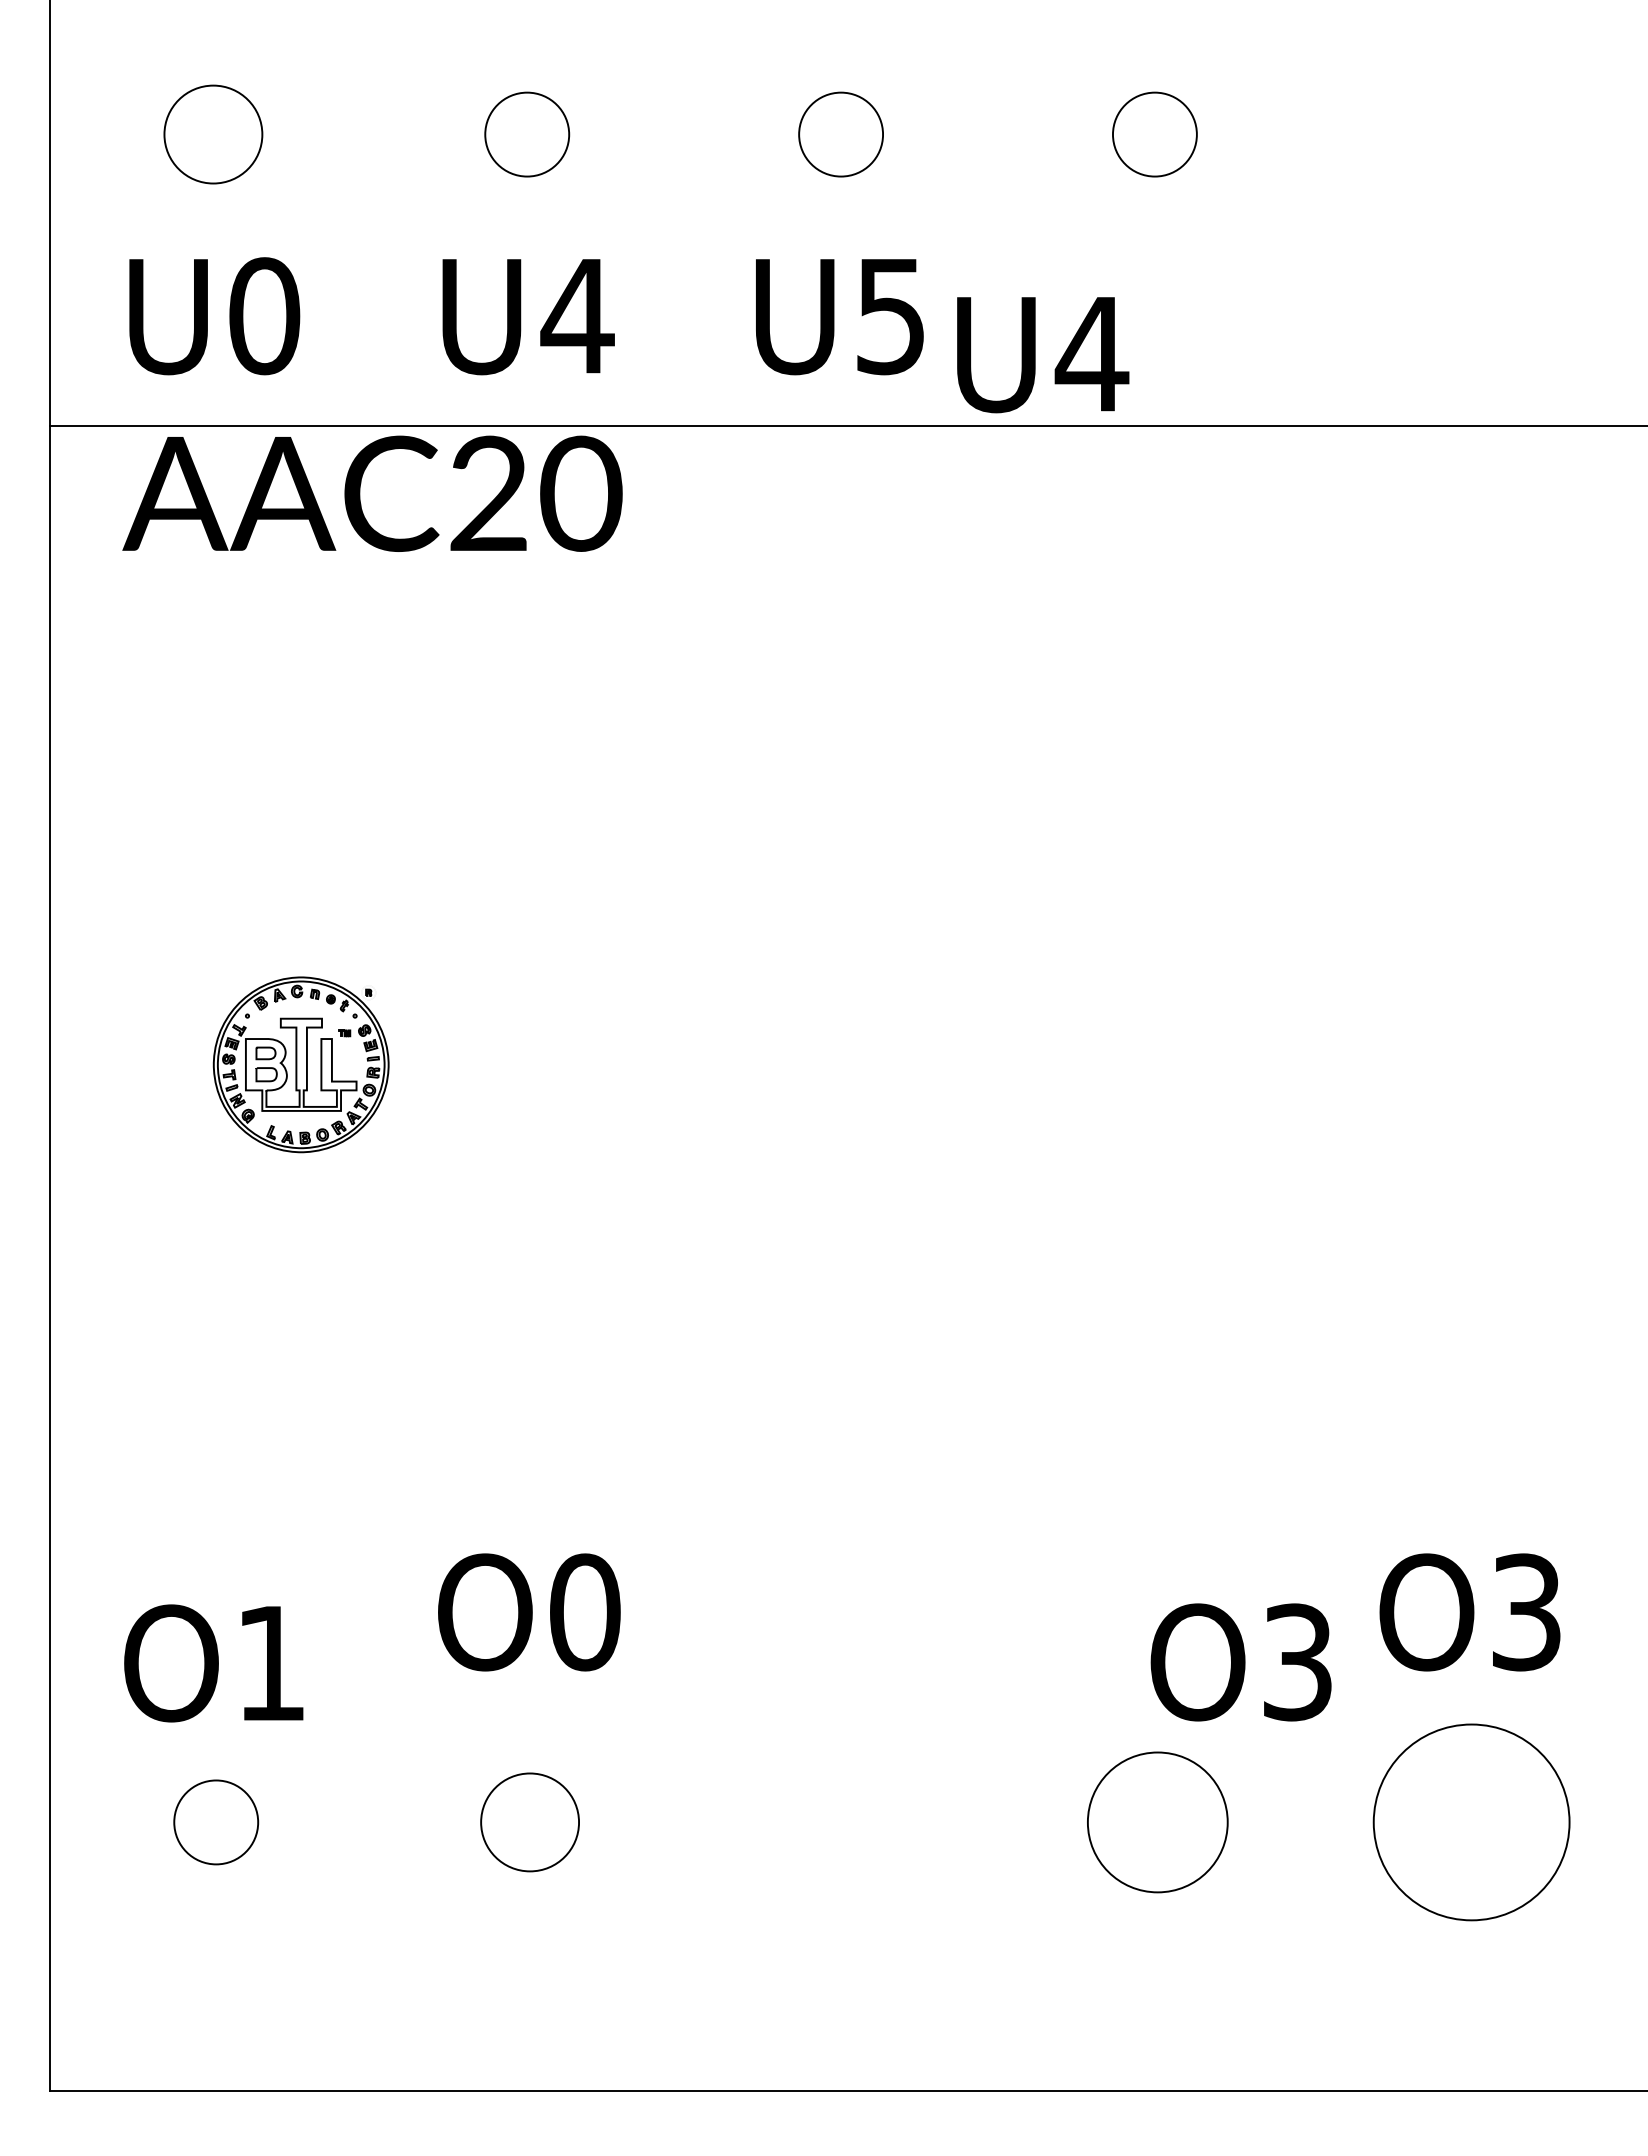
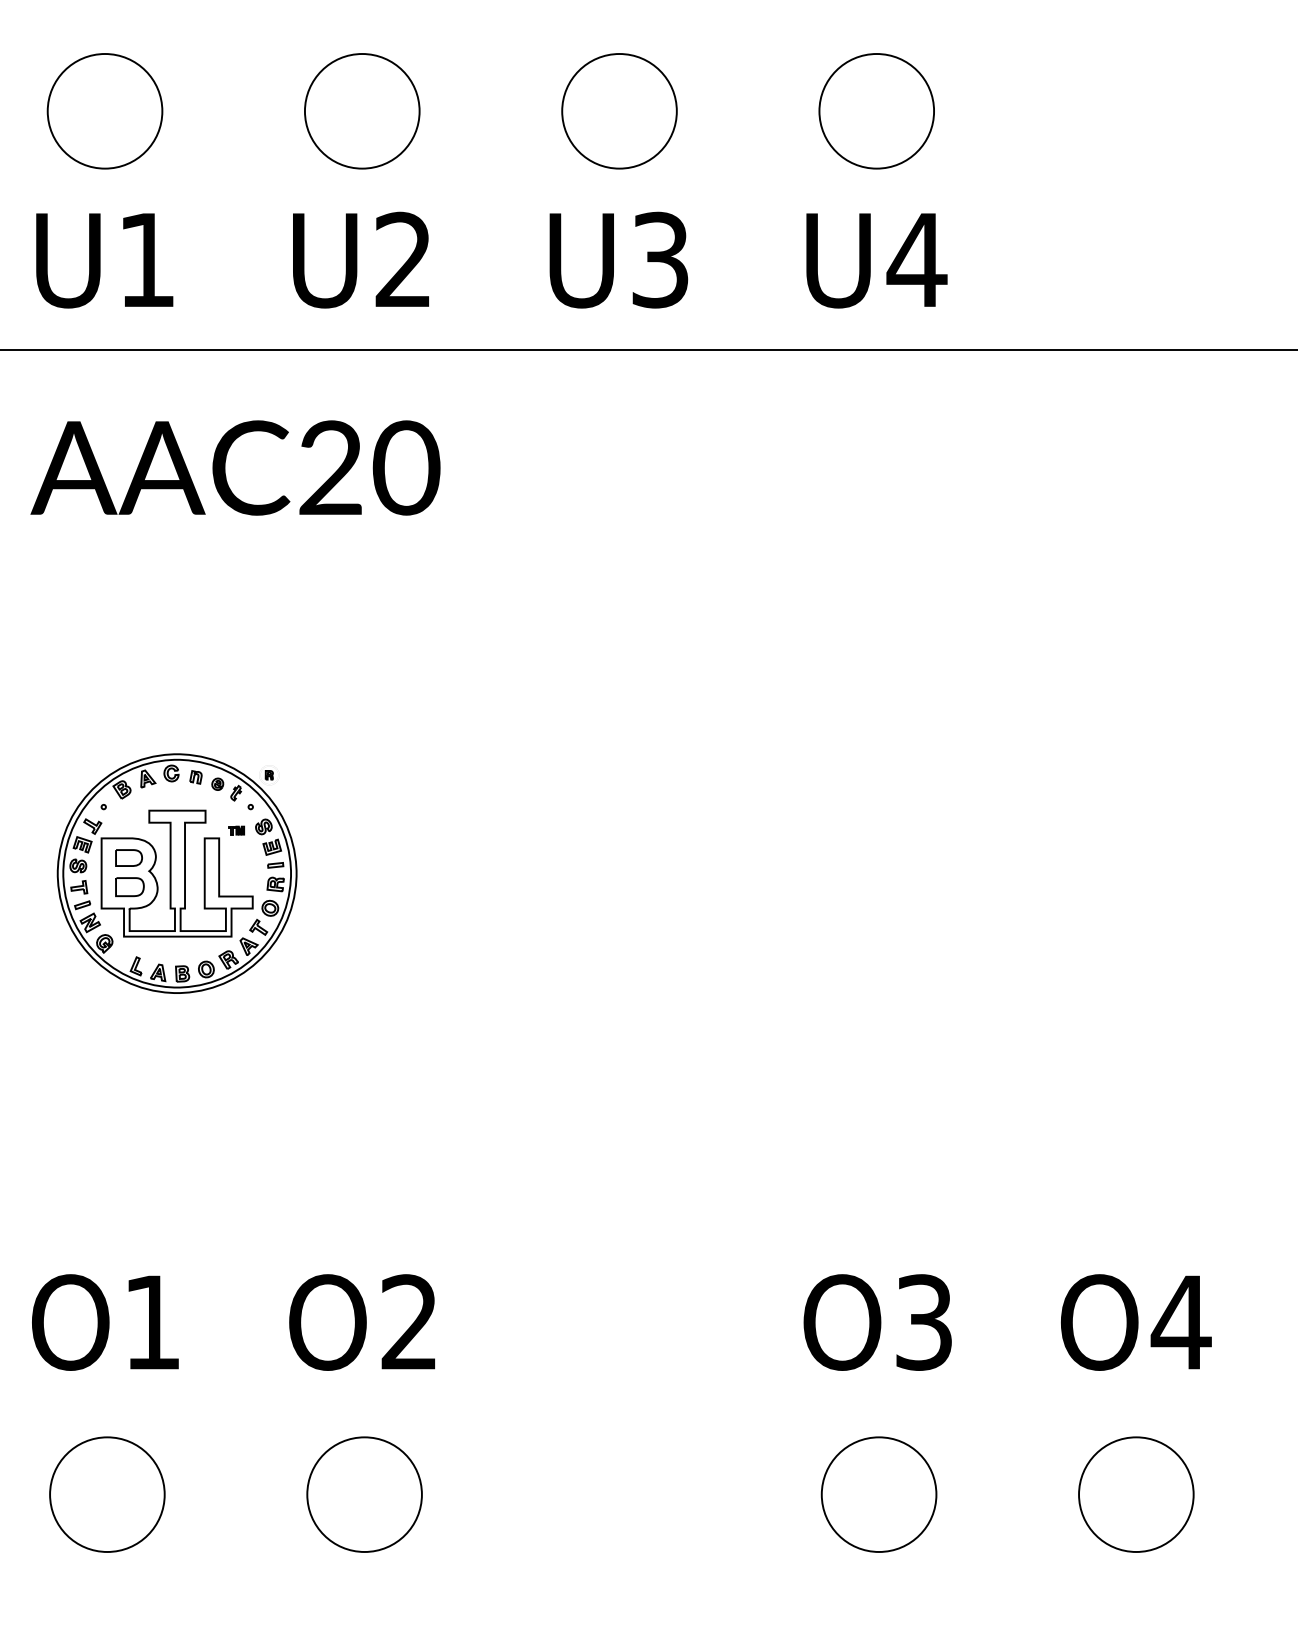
circle: (213, 134) -> (105, 111), size x1.43
circle: (527, 134) -> (362, 111), size x1.67
circle: (841, 134) -> (619, 111), size x1.67
circle: (1154, 134) -> (876, 111), size x1.67
text: (577, 315) -> (403, 259), U4 -> U2
text: (890, 315) -> (660, 259), U5 -> U3
text: (264, 316) -> (146, 260), U0 -> U1
text: (1043, 355) -> (877, 261), moved
text: (372, 493) -> (235, 467), moved
part: (300, 1064) -> (176, 873), size x1.67
text: (585, 1612) -> (410, 1322), O0 -> O2
text: (1526, 1612) -> (1181, 1322), O3 -> O4
text: (1240, 1662) -> (877, 1322), moved
text: (213, 1663) -> (105, 1322), moved
circle: (216, 1822) -> (107, 1494), size x1.67
circle: (530, 1822) -> (364, 1494), size x1.43
circle: (1471, 1822) -> (1136, 1494), size x0.71

